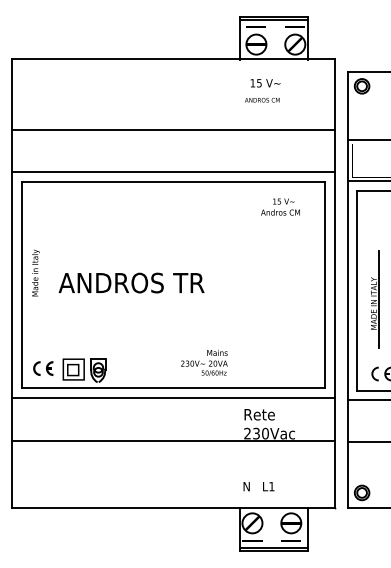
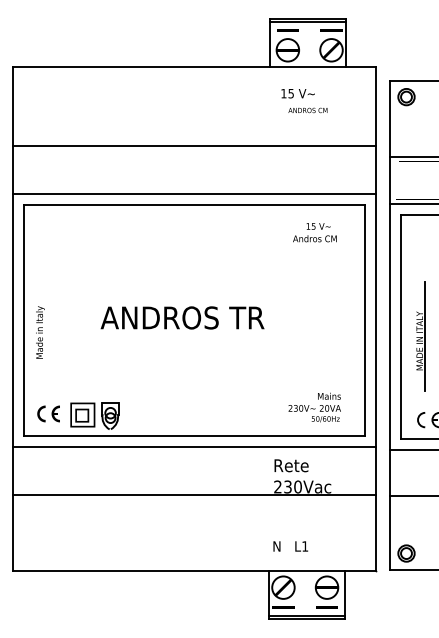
text: (262, 99) -> (308, 109), moved
text: (35, 272) -> (39, 331), moved
text: (131, 282) -> (182, 317), moved
text: (204, 362) -> (314, 407), moved

